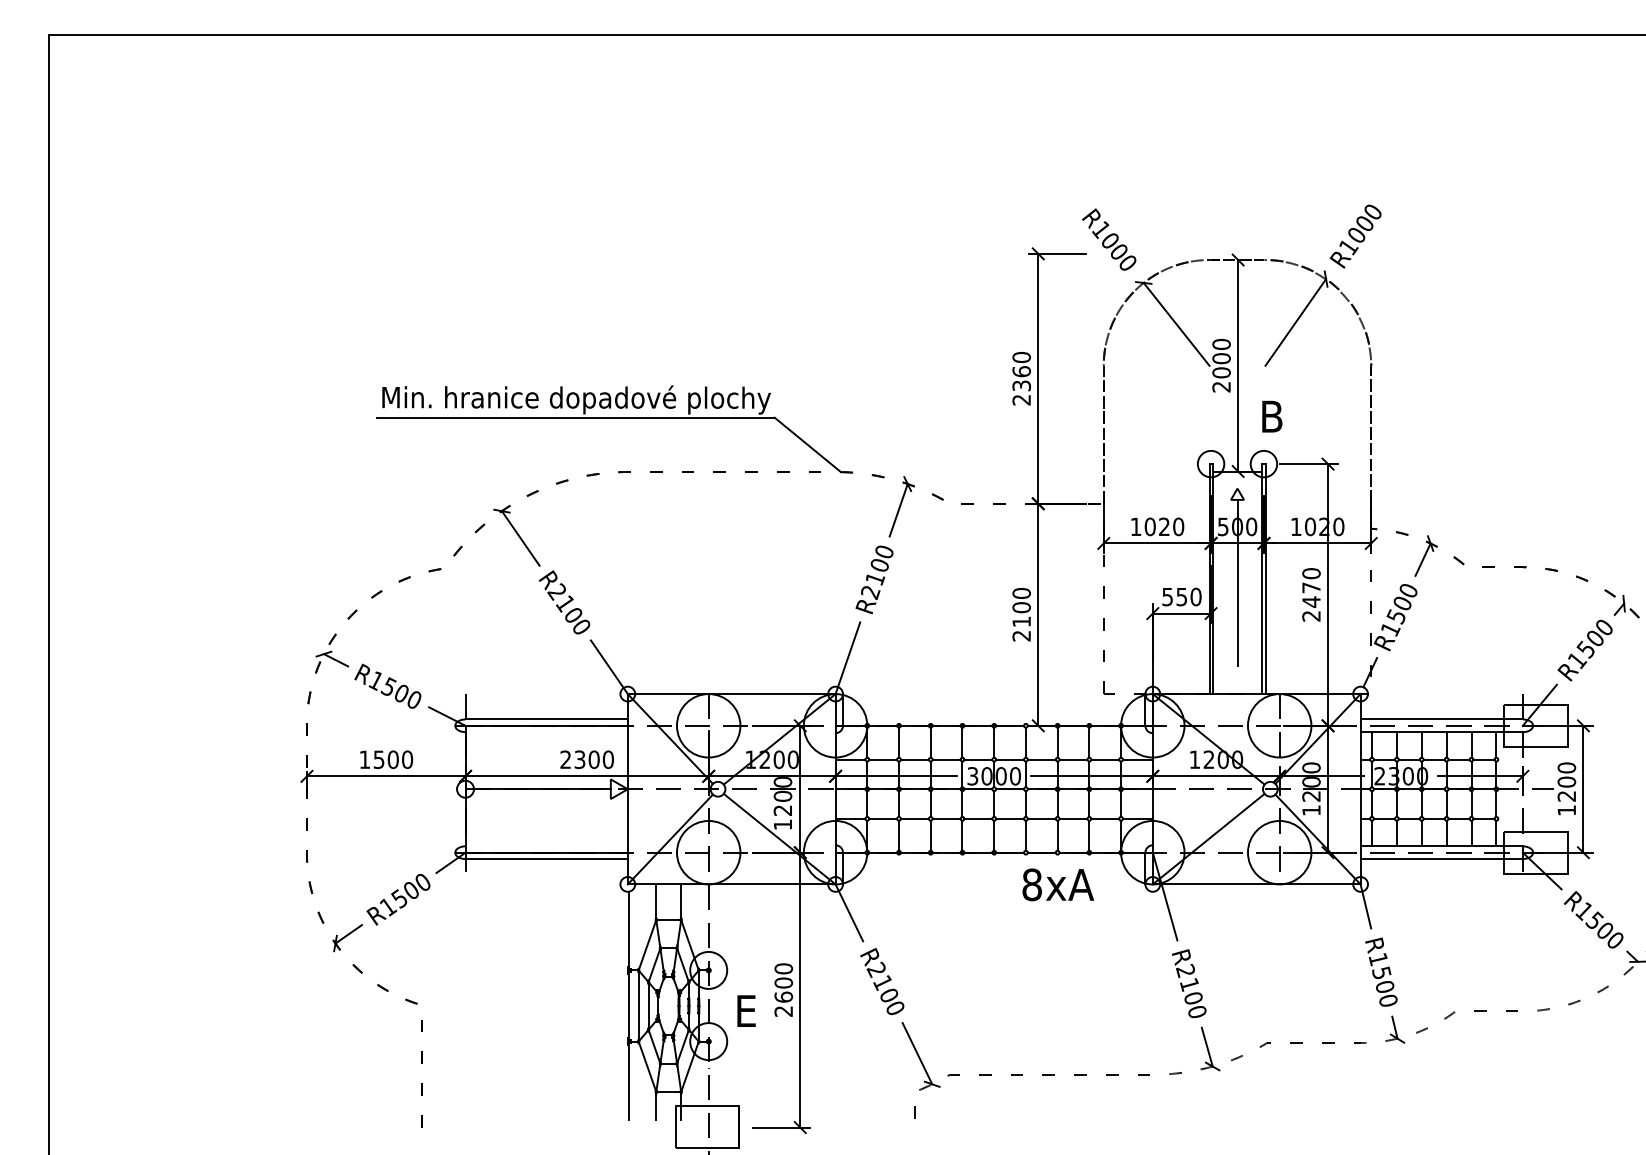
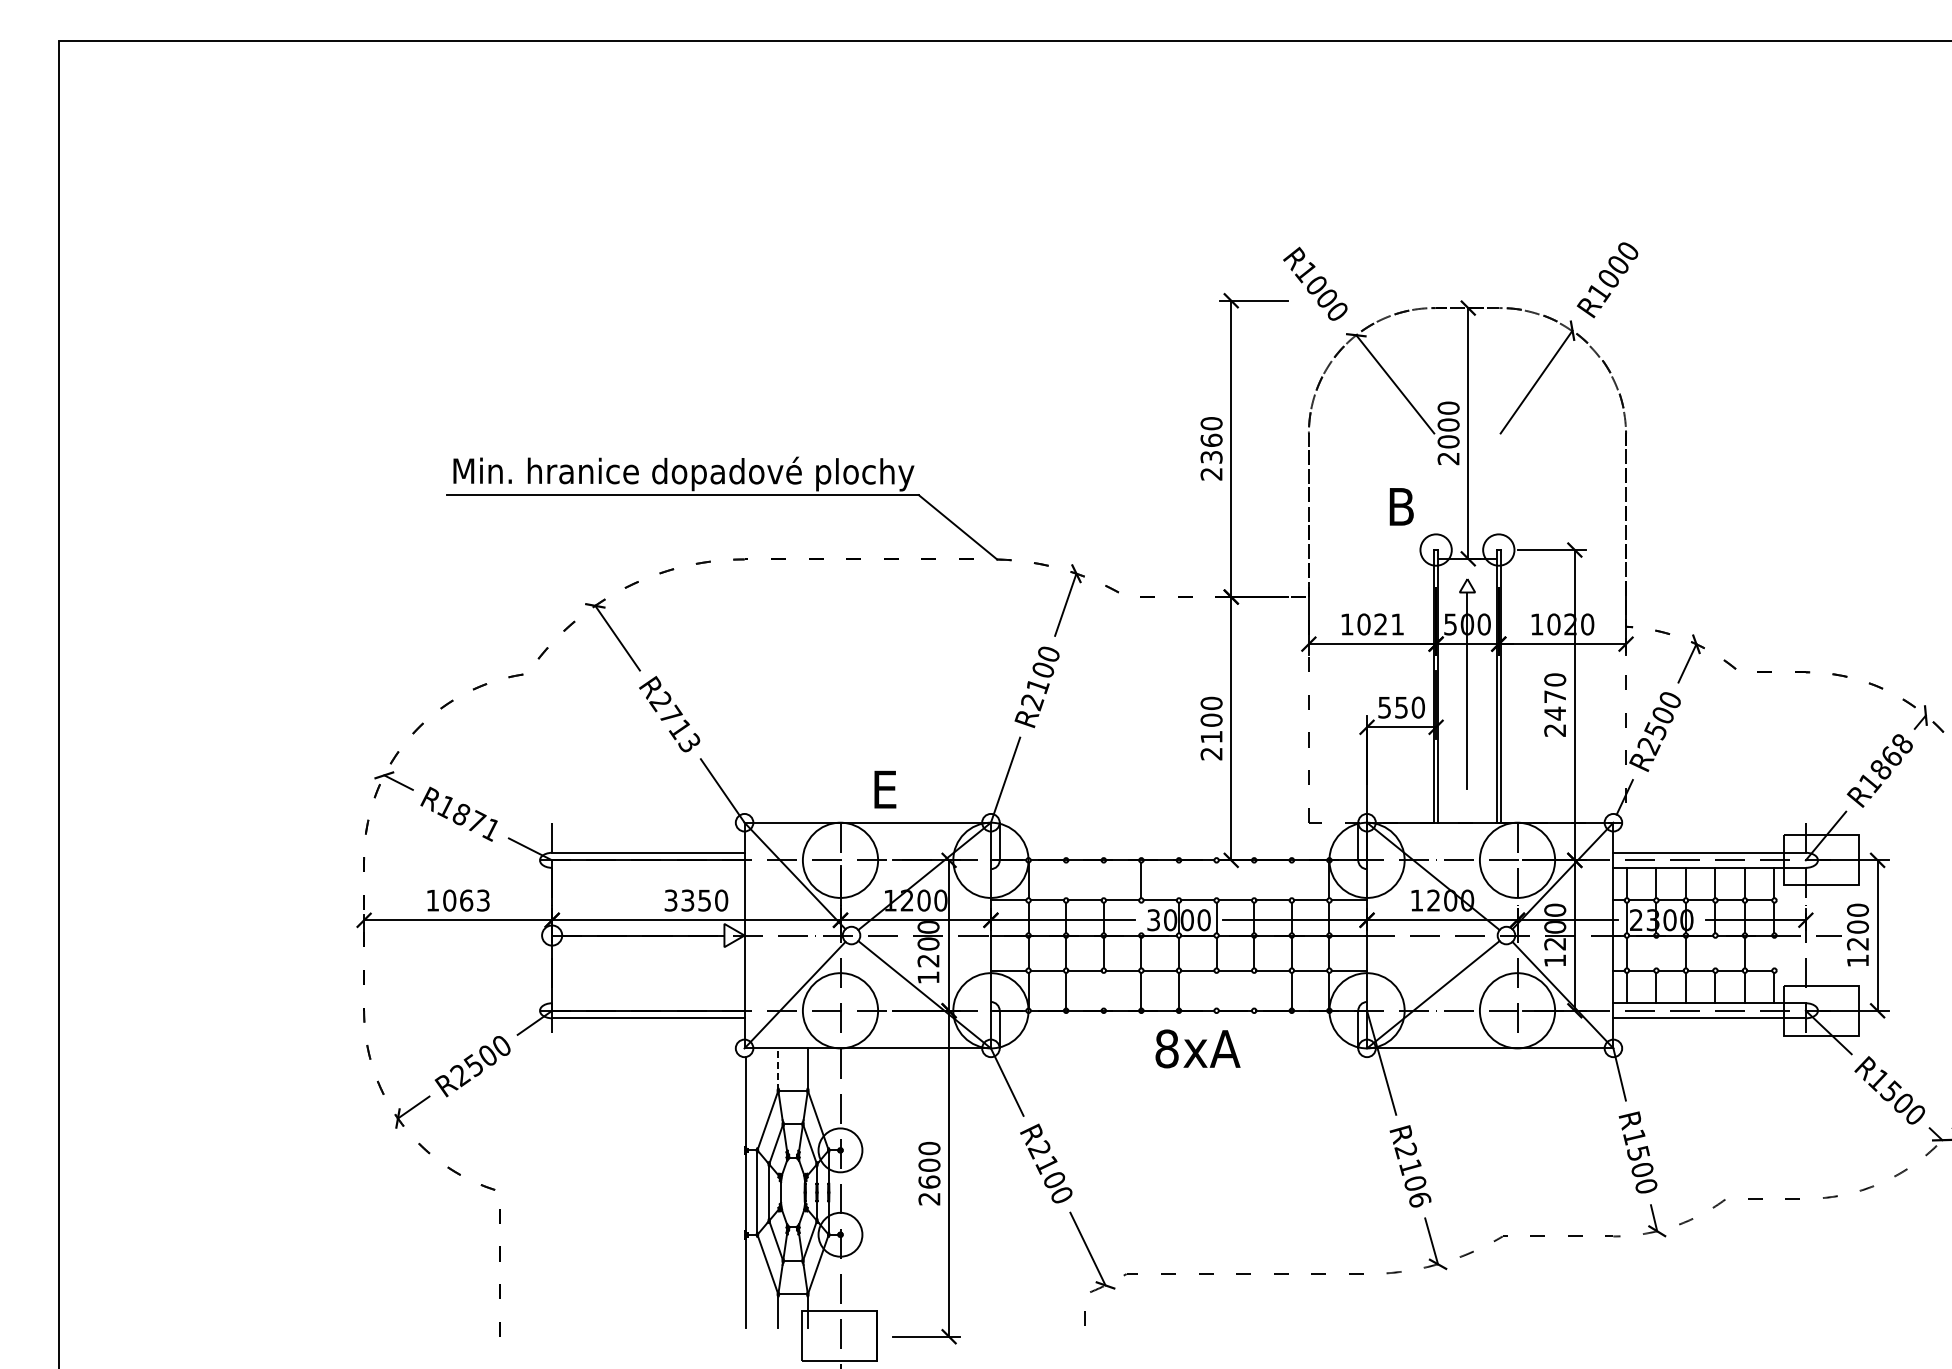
text: (1272, 416) -> (1401, 506), moved
text: (1178, 526) -> (1397, 624), 1020 -> 1021
text: (572, 614) -> (679, 728), R2100 -> R2713
text: (1390, 629) -> (1648, 746), R1500 -> R2500
text: (1594, 639) -> (1890, 757), R1500 -> R1868
text: (400, 693) -> (475, 821), R1500 -> R1871
line: (899, 742) -> (1066, 880), removed
line: (930, 742) -> (1103, 880), removed
line: (993, 742) -> (1178, 880), removed
line: (1025, 742) -> (1216, 880), removed
line: (1057, 742) -> (1254, 880), removed
line: (1089, 742) -> (1291, 880), removed
text: (393, 759) -> (466, 900), 1500 -> 1063
text: (579, 759) -> (687, 900), 2300 -> 3350
line: (962, 774) -> (1141, 917), removed
line: (1396, 803) -> (1656, 952), removed
line: (1446, 803) -> (1715, 952), removed
line: (1496, 803) -> (1774, 952), removed
line: (930, 835) -> (1103, 990), removed
line: (1025, 835) -> (1216, 990), removed
line: (1057, 835) -> (1254, 990), removed
text: (1057, 884) -> (1197, 1048), moved
line: (656, 902) -> (778, 1069), solid -> dashed
text: (387, 908) -> (459, 1076), R1500 -> R2500
text: (746, 1011) -> (885, 789), moved
text: (1197, 1011) -> (1420, 1199), R2100 -> R2106

